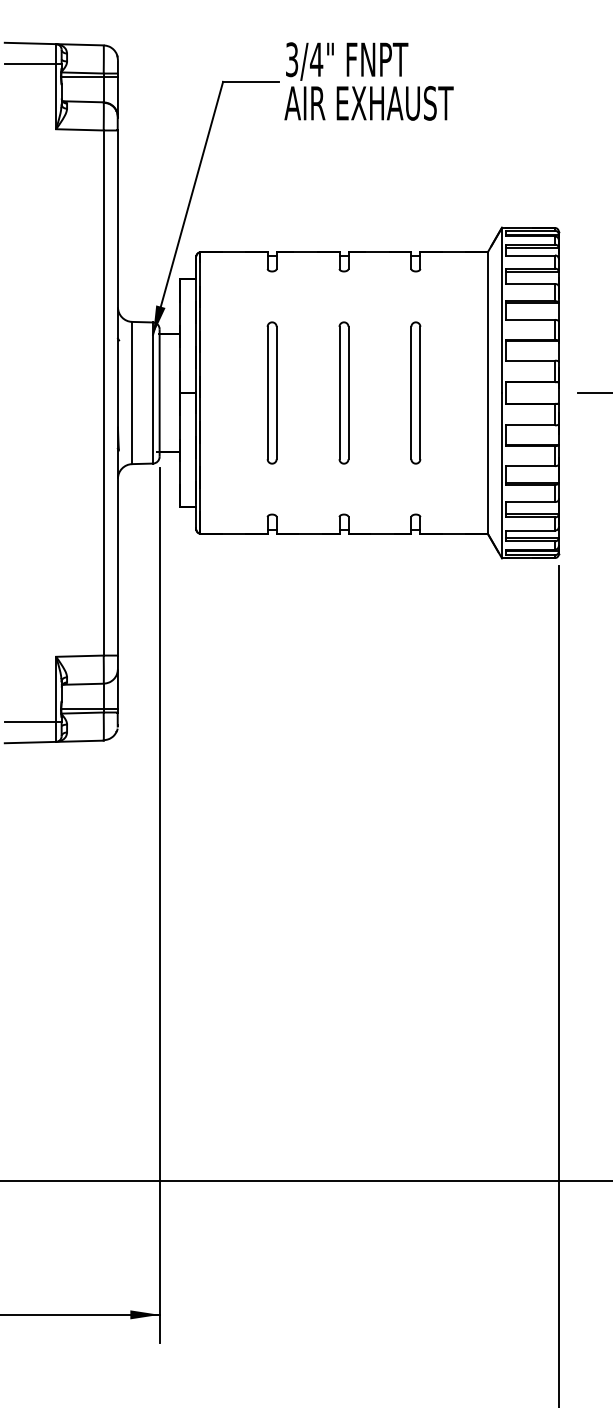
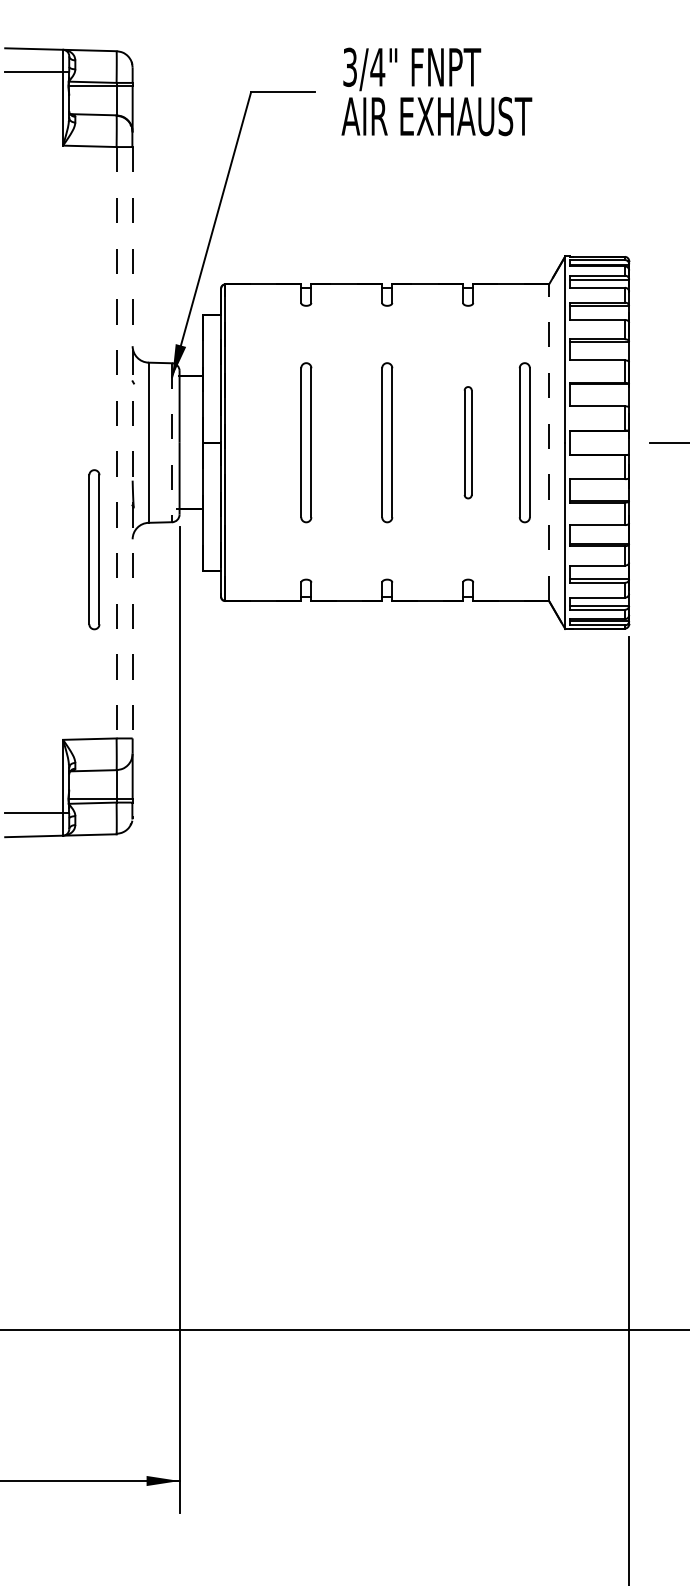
text: (368, 81) -> (436, 91), moved
part: (415, 392) -> (467, 442), size x0.7
part: (465, 392) -> (524, 442), added
line: (103, 393) -> (116, 443), solid -> dashed
line: (117, 393) -> (132, 443), solid -> dashed
line: (153, 393) -> (172, 443), solid -> dashed
line: (487, 393) -> (548, 443), solid -> dashed
part: (83, 487) -> (93, 549), added

